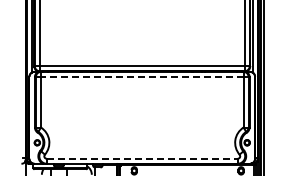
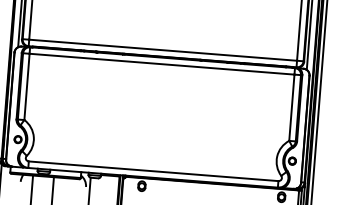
line: (141, 76) -> (161, 63), dashed -> solid
line: (142, 158) -> (153, 170), dashed -> solid

